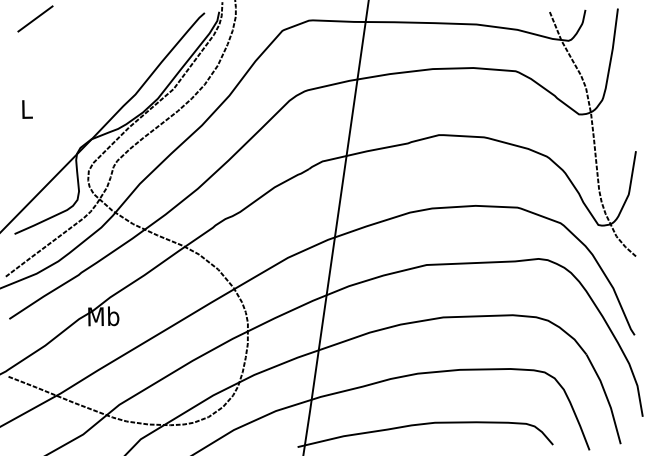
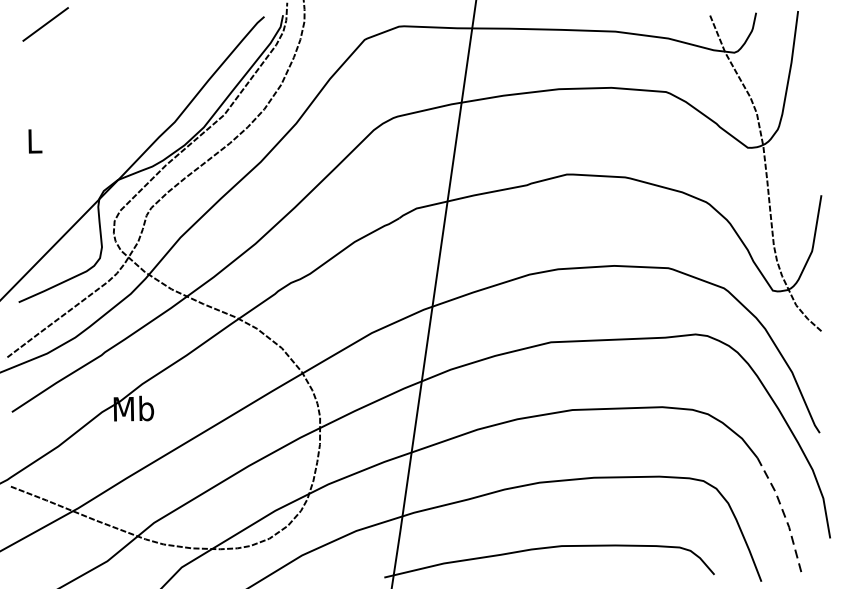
line: (607, 398) -> (784, 514), solid -> dashed

